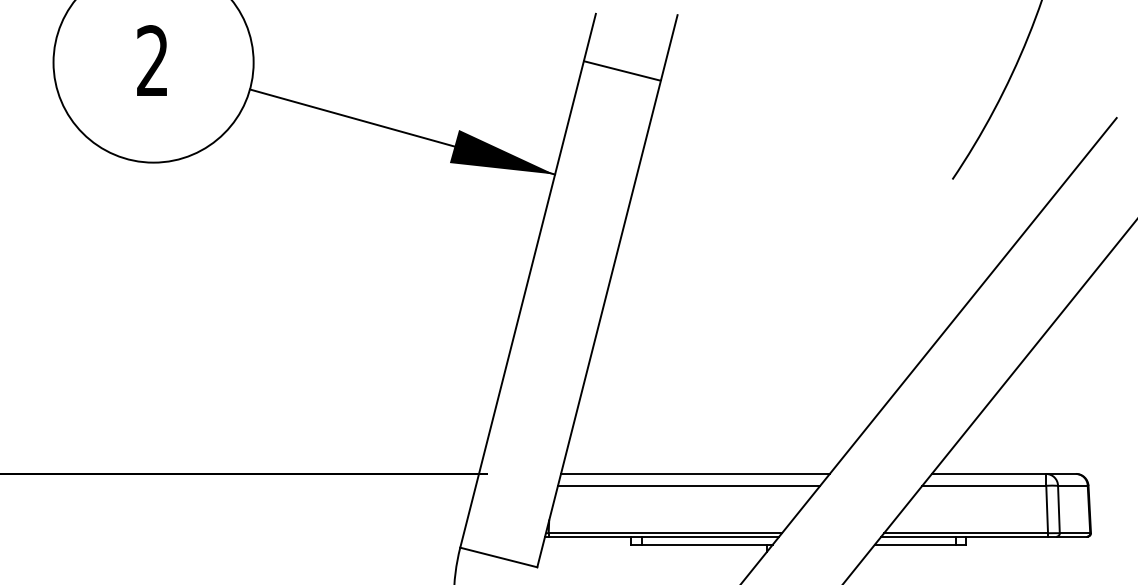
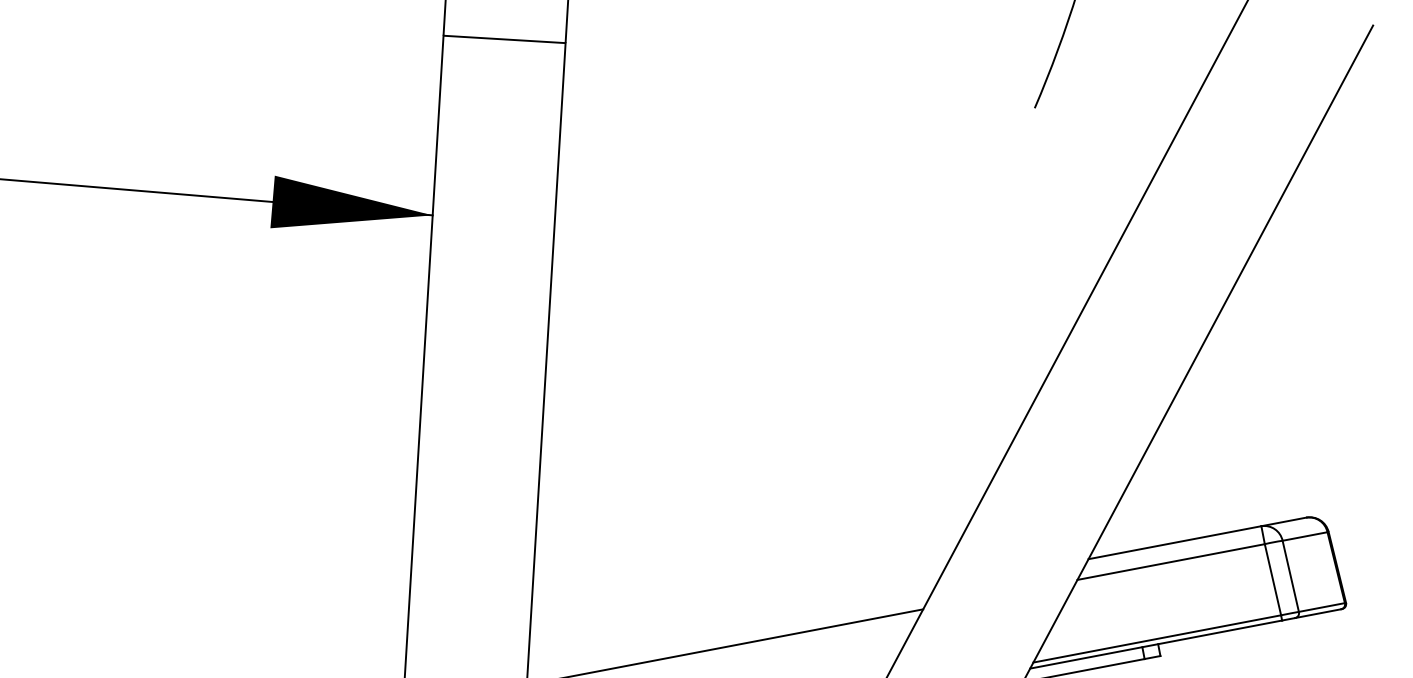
line: (695, 473) -> (731, 626), removed

